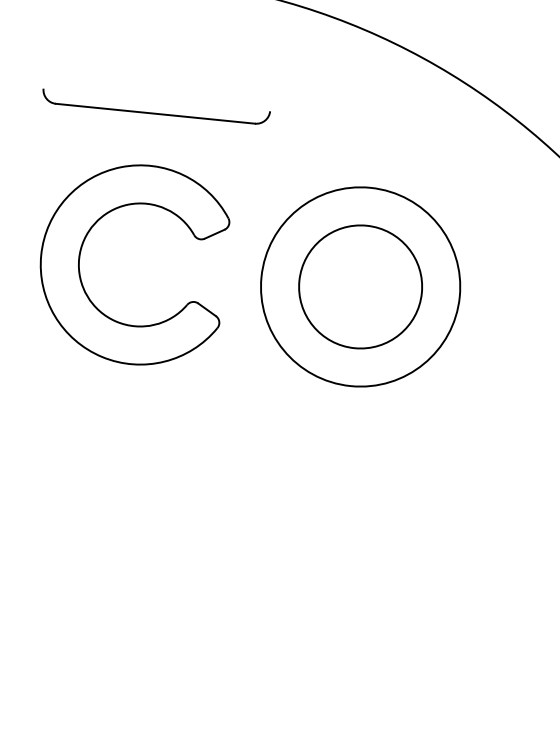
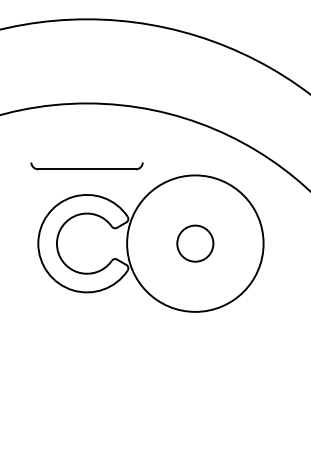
circle: (360, 286) -> (195, 243), size x0.6
circle: (360, 286) -> (195, 243), size x1.4

